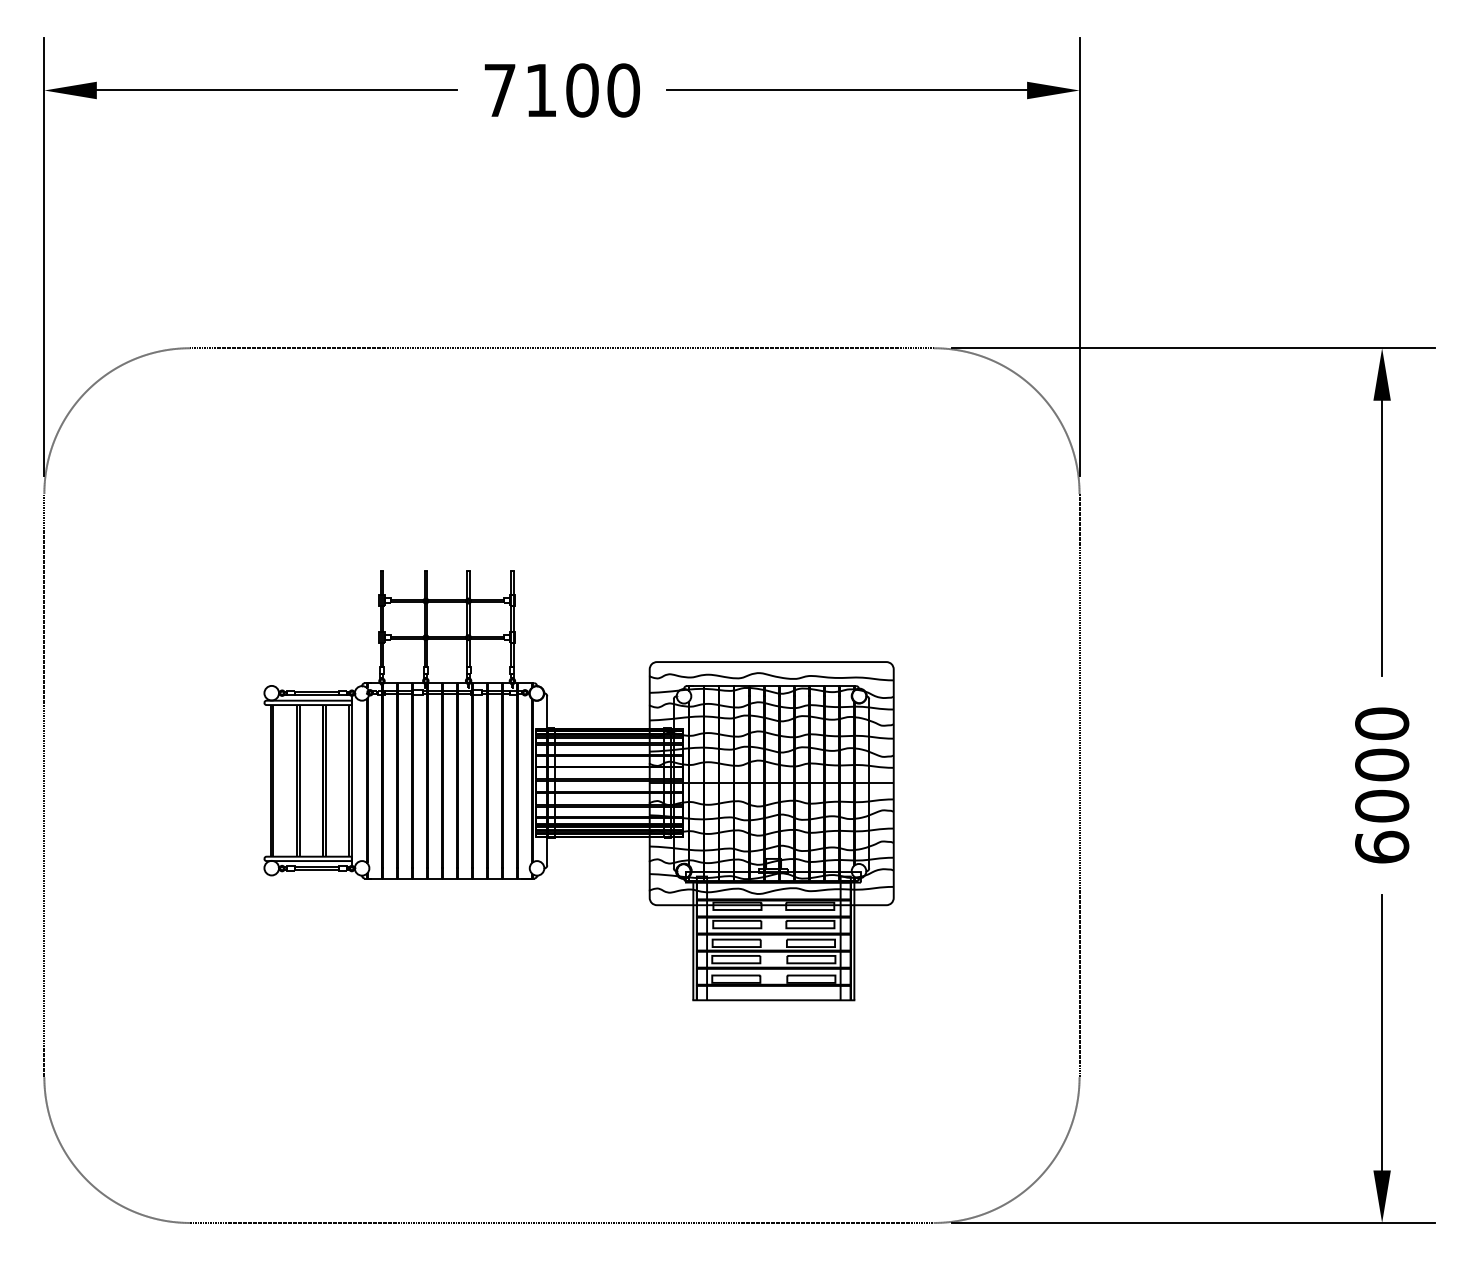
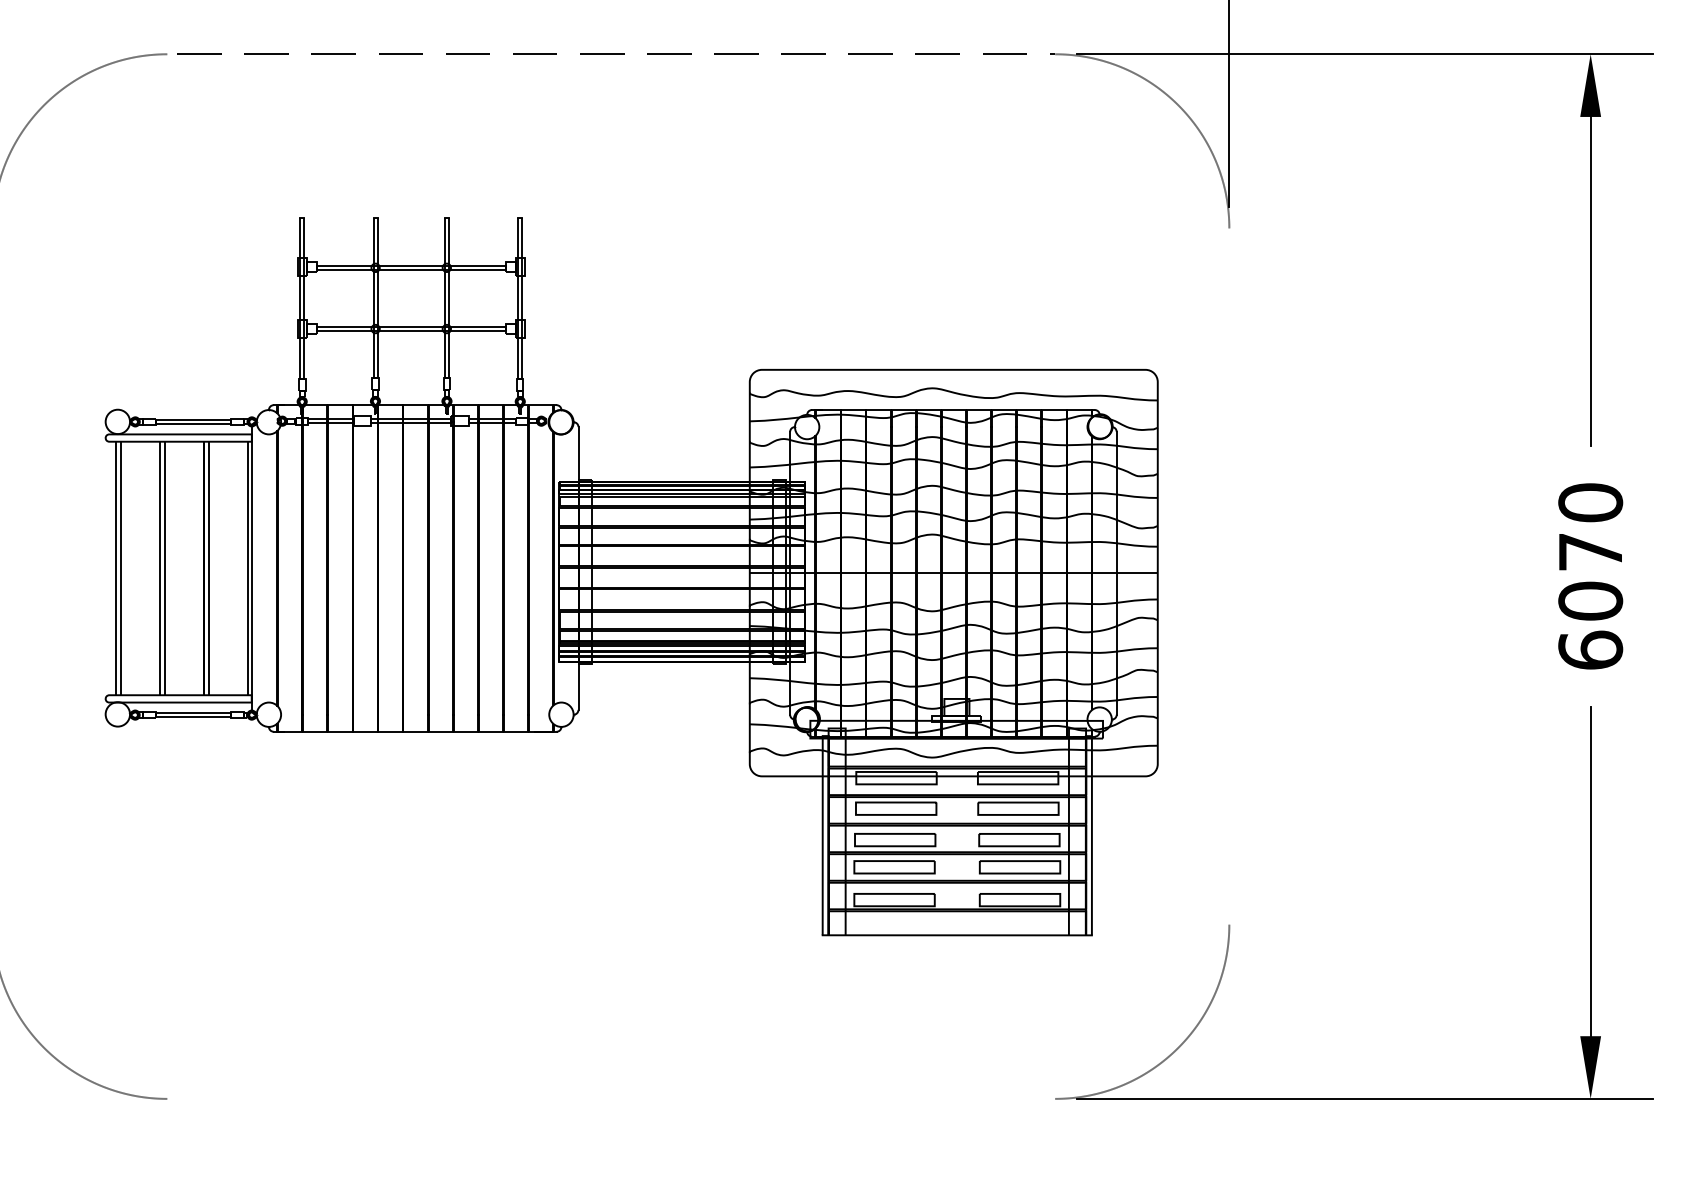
text: (1382, 764) -> (1591, 551), 6000 -> 6070
part: (578, 785) -> (630, 576), size x1.4
line: (1079, 785) -> (1229, 576), removed
line: (561, 1222) -> (610, 1098), removed

